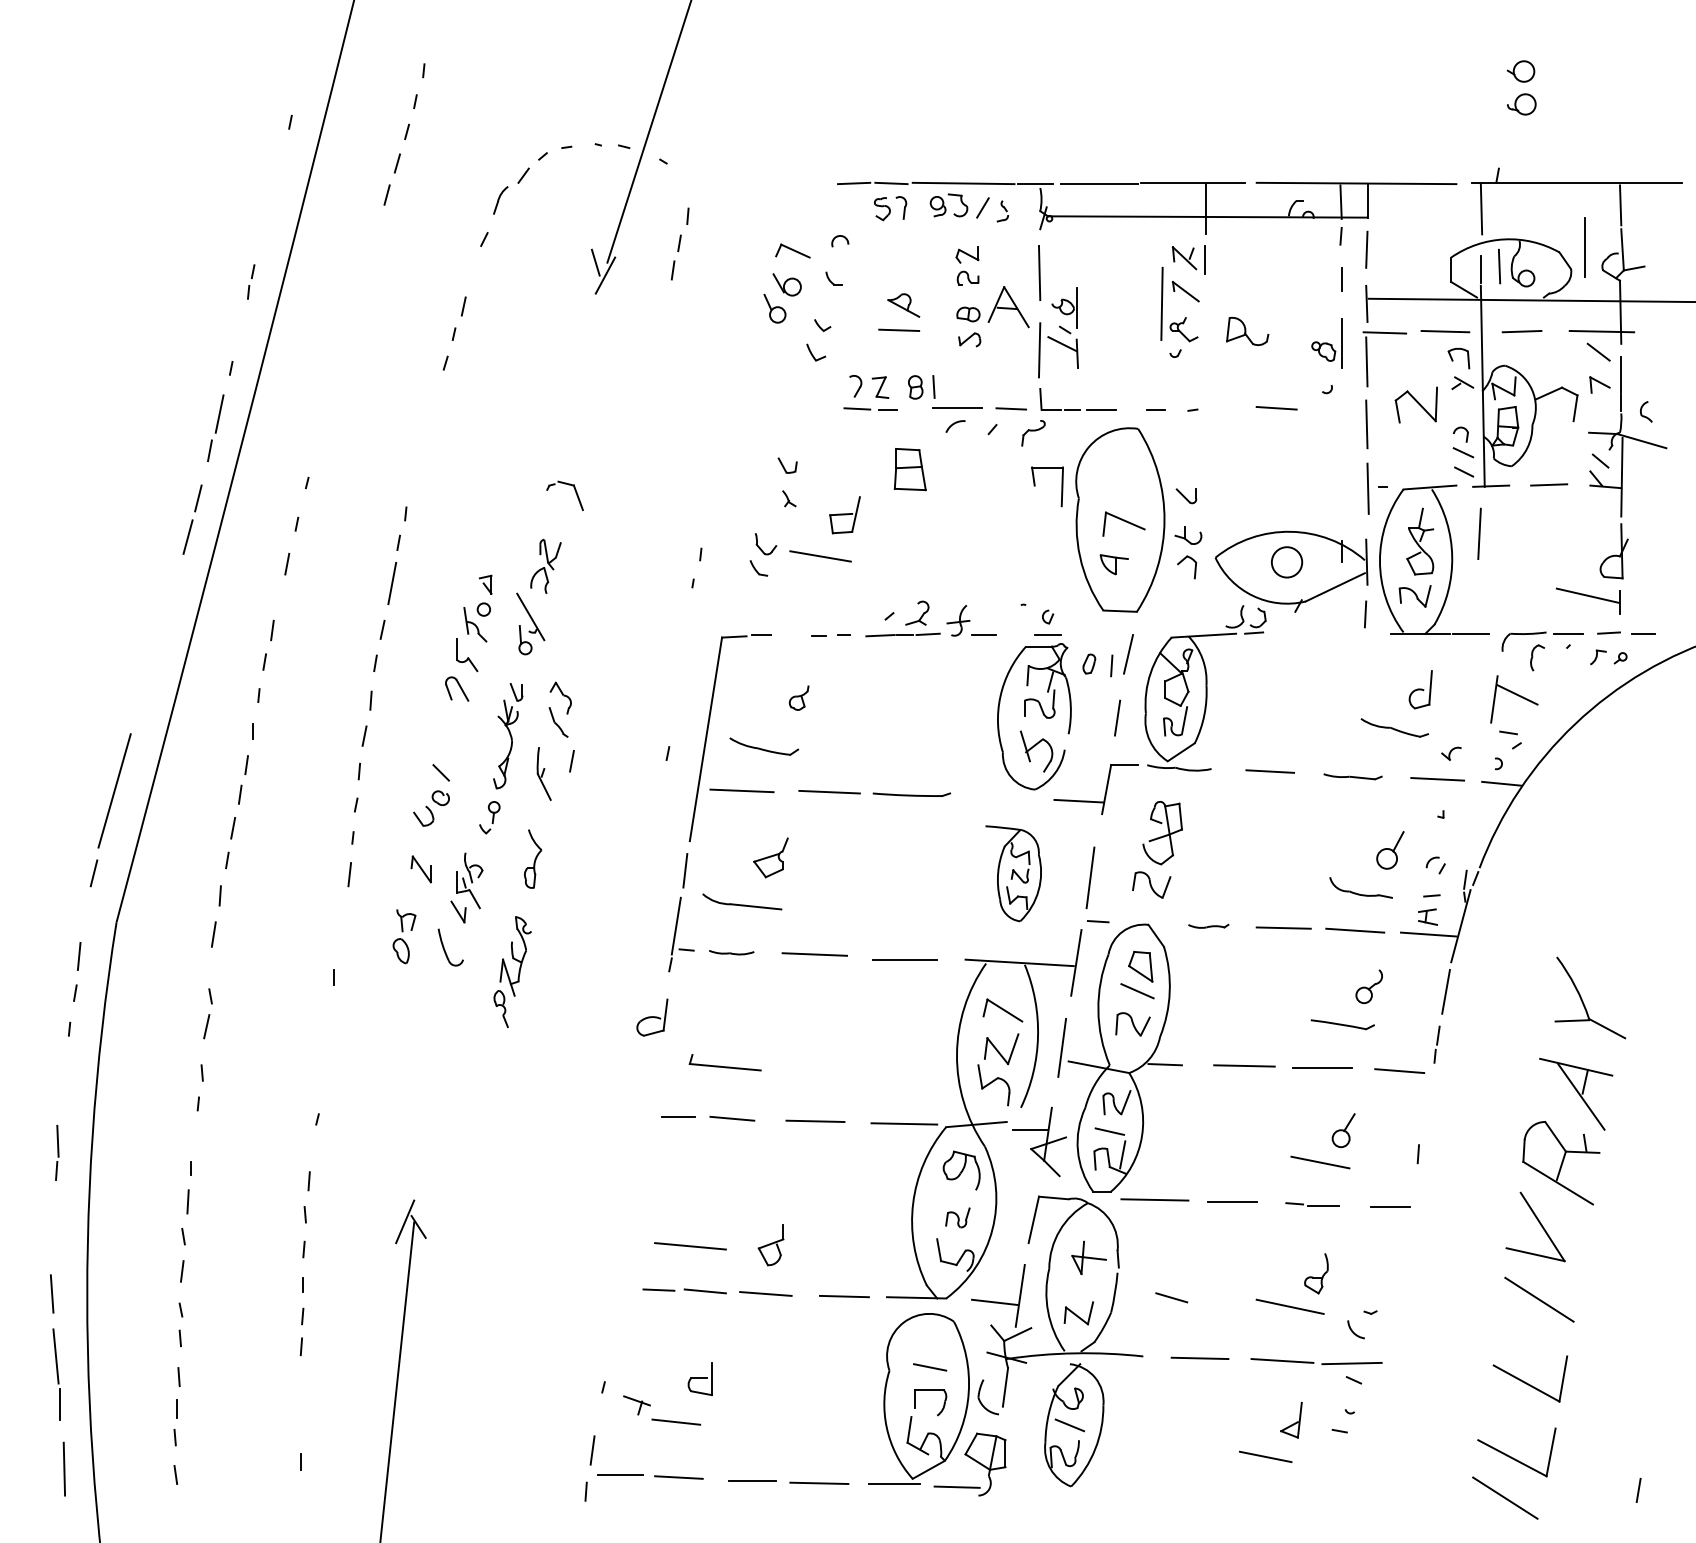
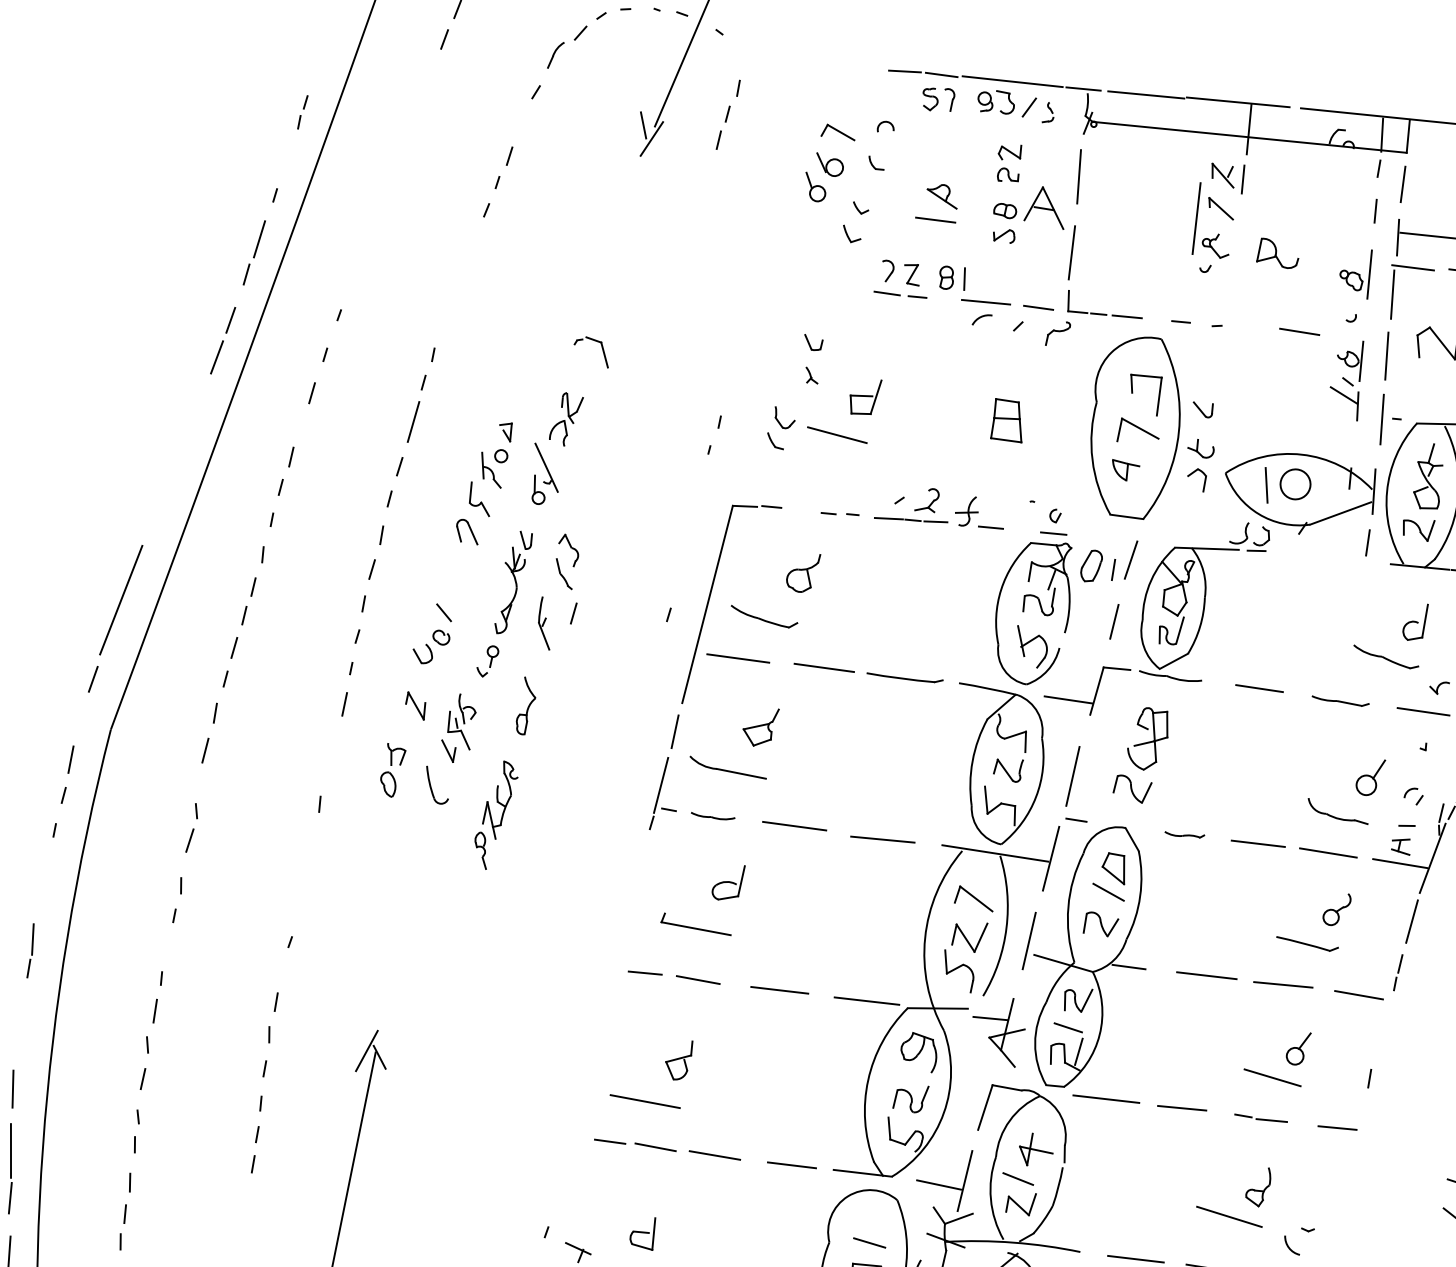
part: (1062, 327) -> (1345, 379), moved
part: (909, 469) -> (1007, 420), moved
part: (1035, 486) -> (1132, 393), moved
line: (1257, 565) -> (1266, 484), added
part: (1089, 663) -> (1091, 565), size x1.67
part: (798, 697) -> (802, 571), size x1.67
part: (1013, 873) -> (997, 764), size x1.67
part: (652, 1017) -> (728, 882), moved
part: (957, 1217) -> (910, 1098), size x1.43
part: (770, 1245) -> (677, 1060), moved
line: (1171, 1297) -> (1018, 1178), moved

